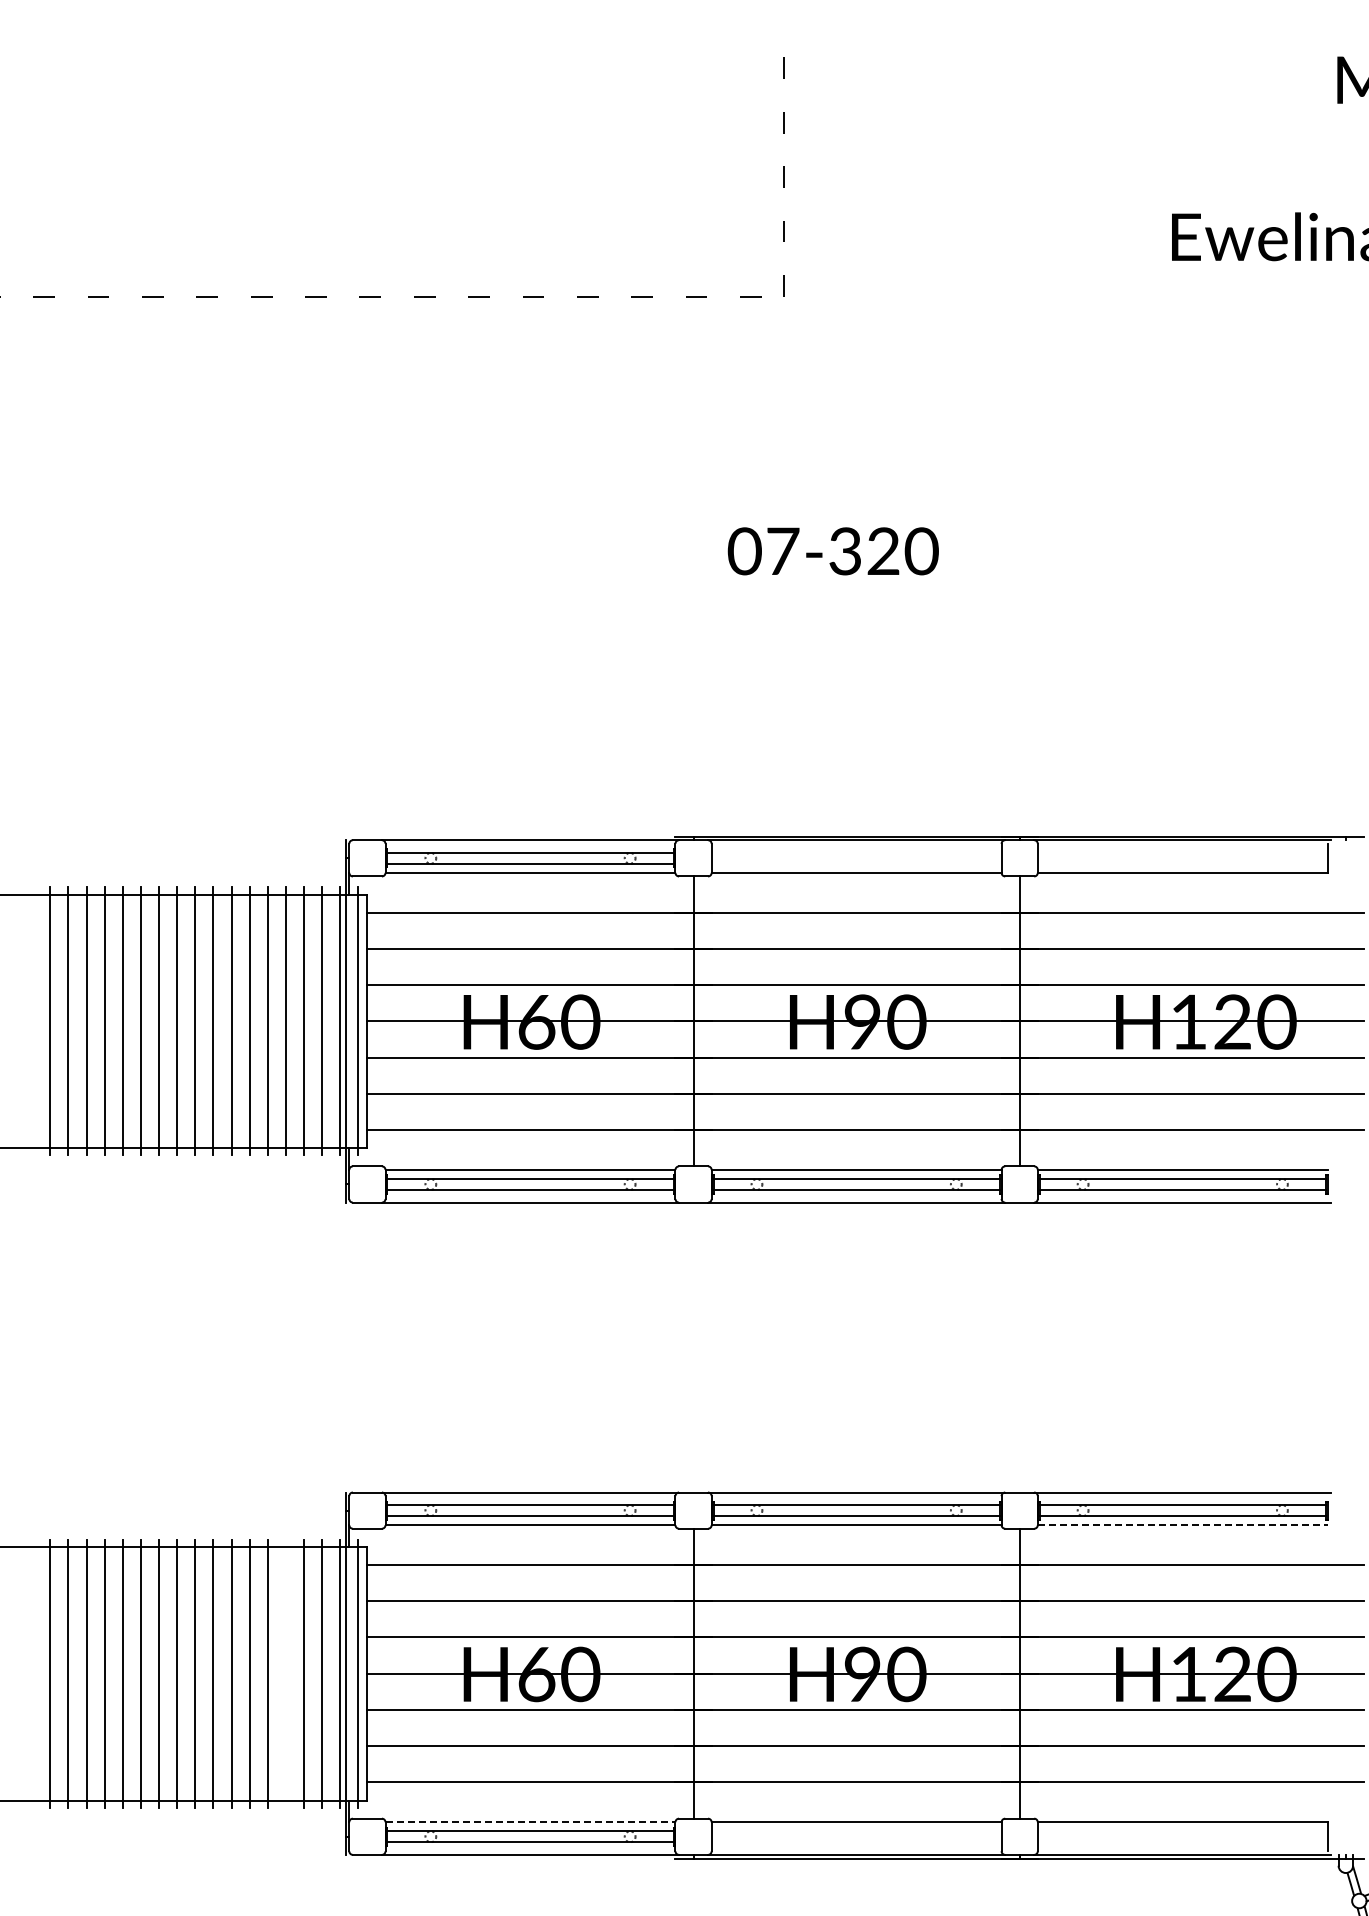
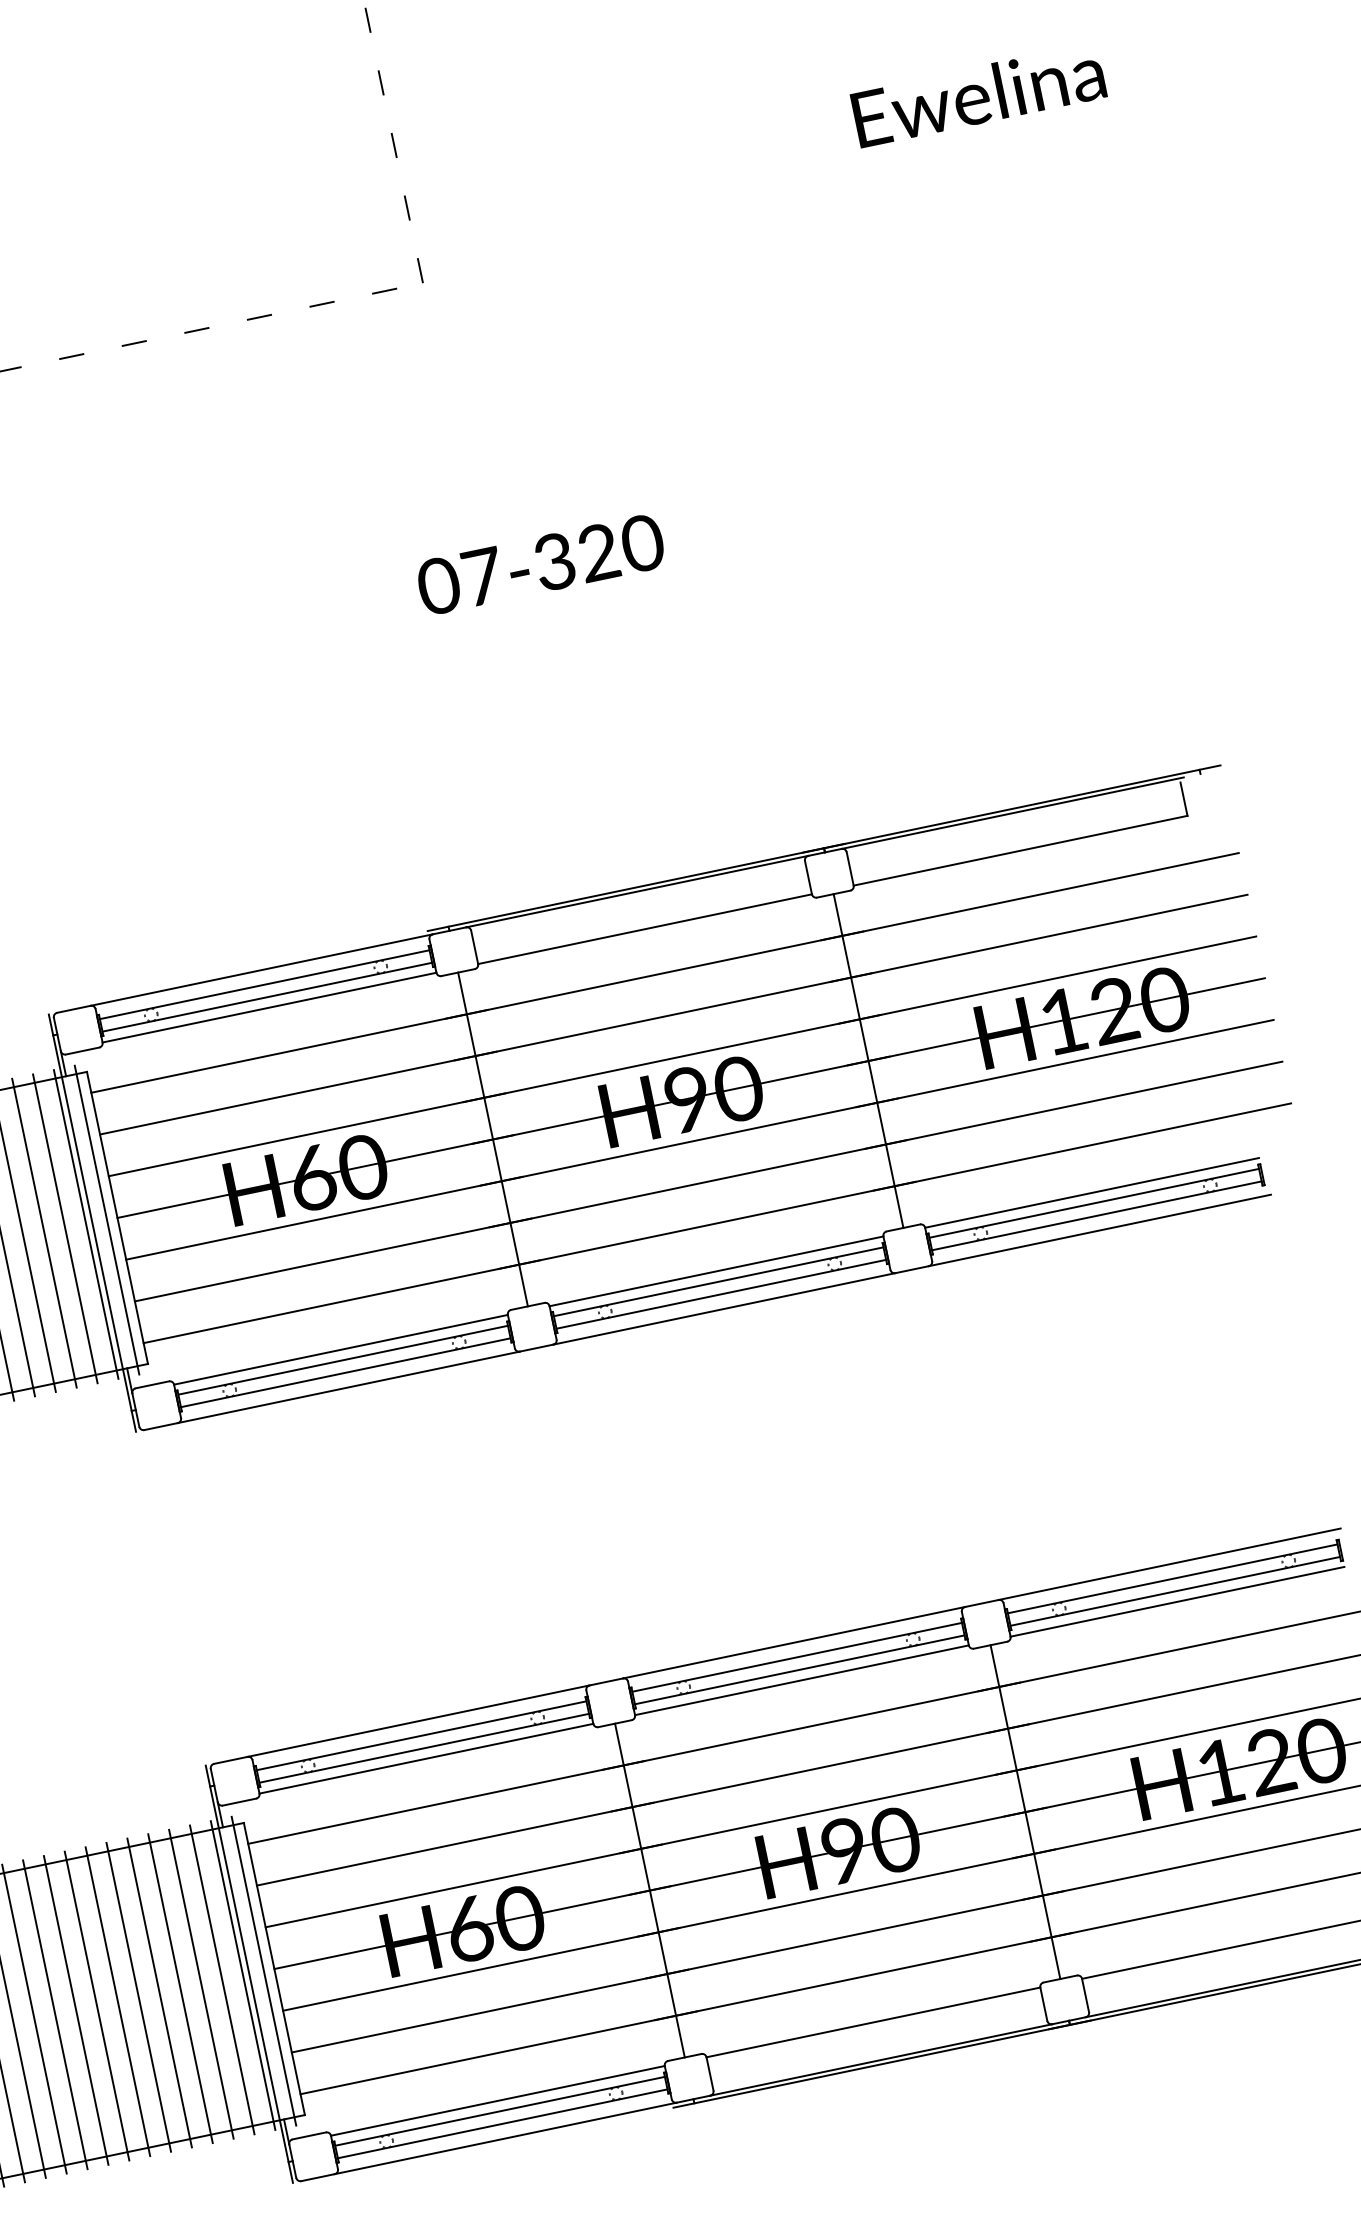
line: (1182, 1525) -> (1177, 1602), dashed -> solid
line: (285, 1673) -> (180, 1988), added
line: (530, 1822) -> (497, 2101), dashed -> solid

